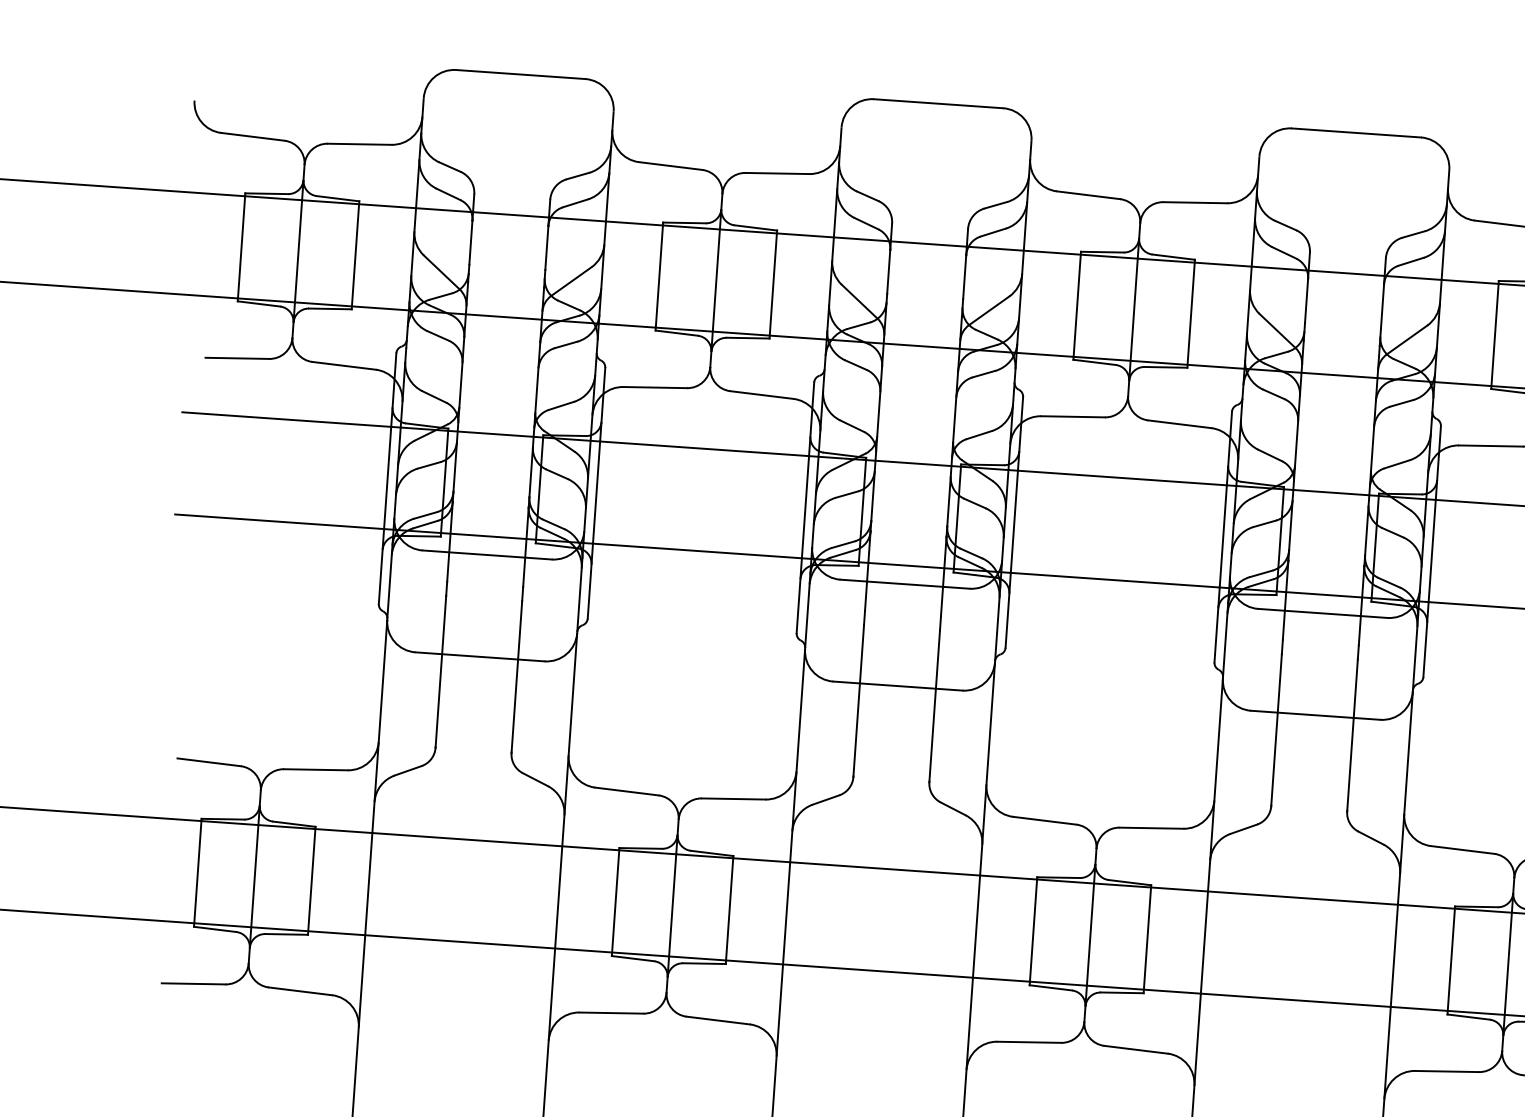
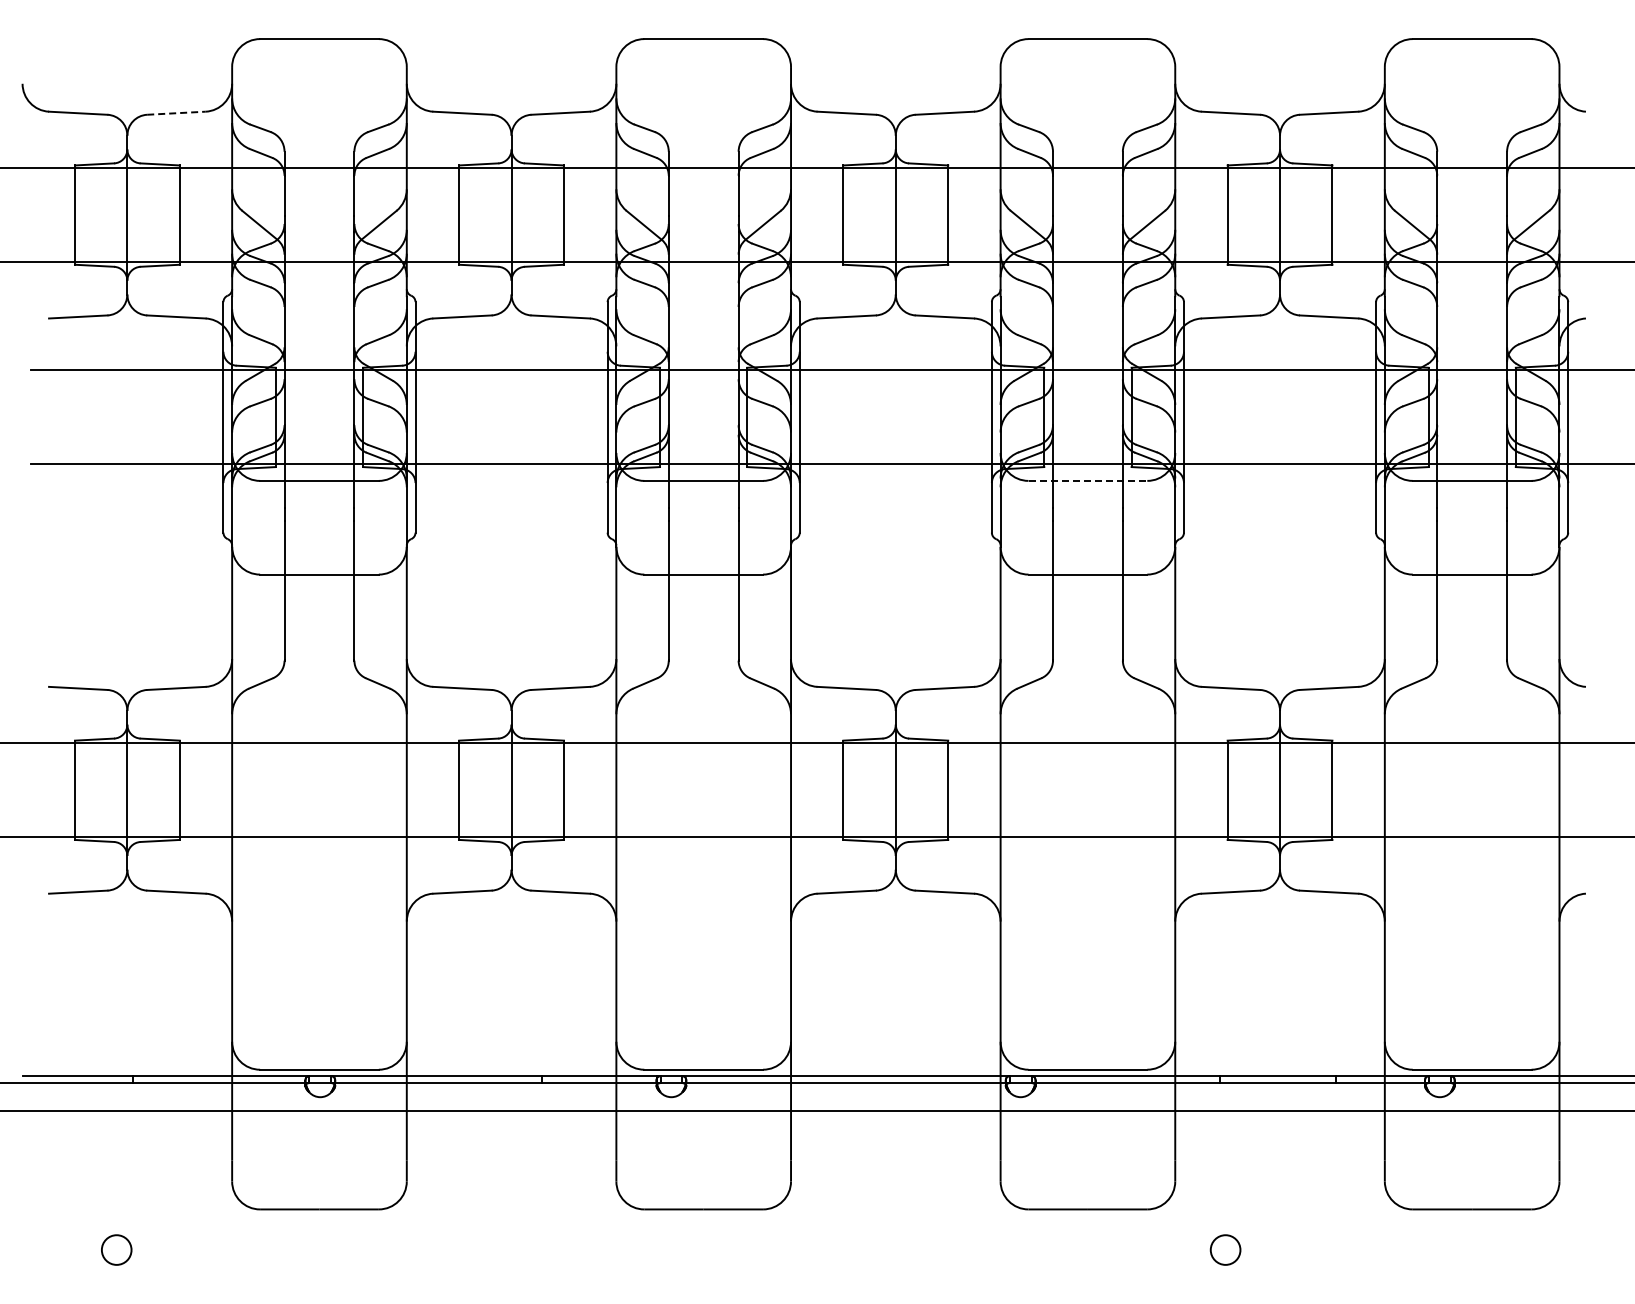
line: (359, 144) -> (176, 113), solid -> dashed
line: (1323, 613) -> (1088, 480), solid -> dashed

